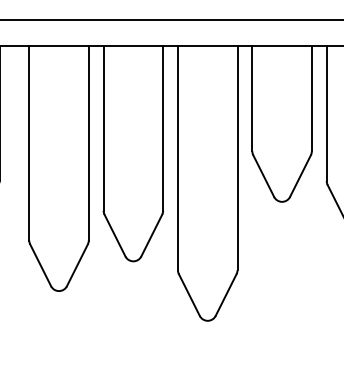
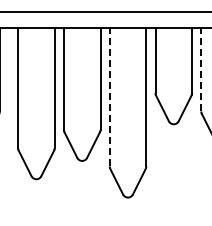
line: (327, 112) -> (201, 69), solid -> dashed
line: (177, 156) -> (109, 96), solid -> dashed

